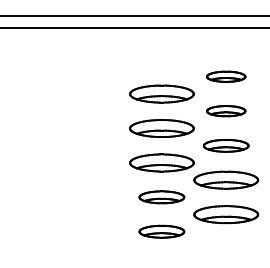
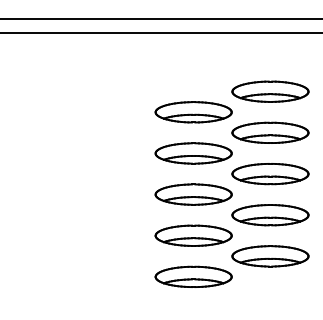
part: (226, 76) -> (270, 91), size x1.67
part: (226, 110) -> (270, 132), size x1.67
part: (226, 146) -> (270, 174), size x1.43
part: (161, 197) -> (193, 235), size x1.43
part: (161, 231) -> (193, 276), size x1.43

